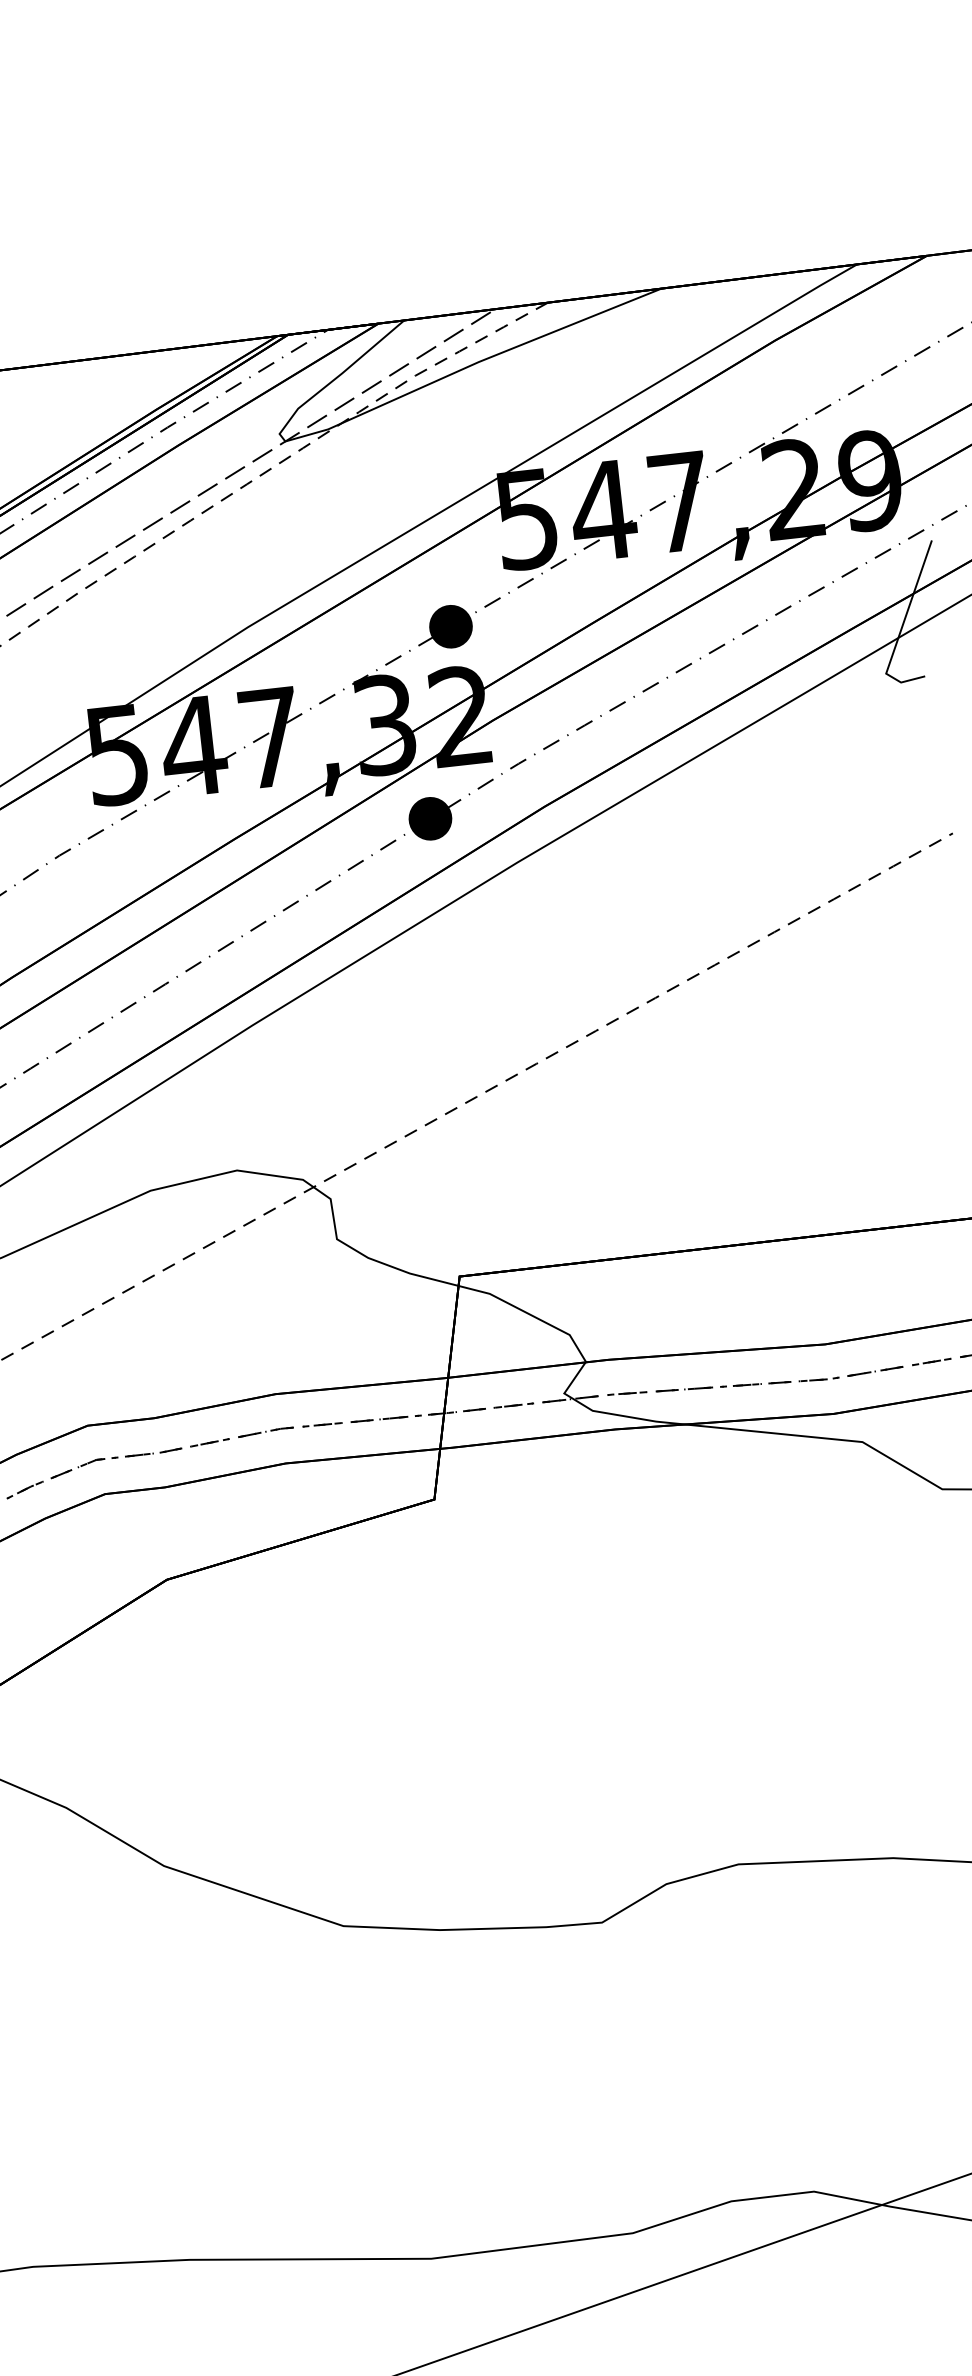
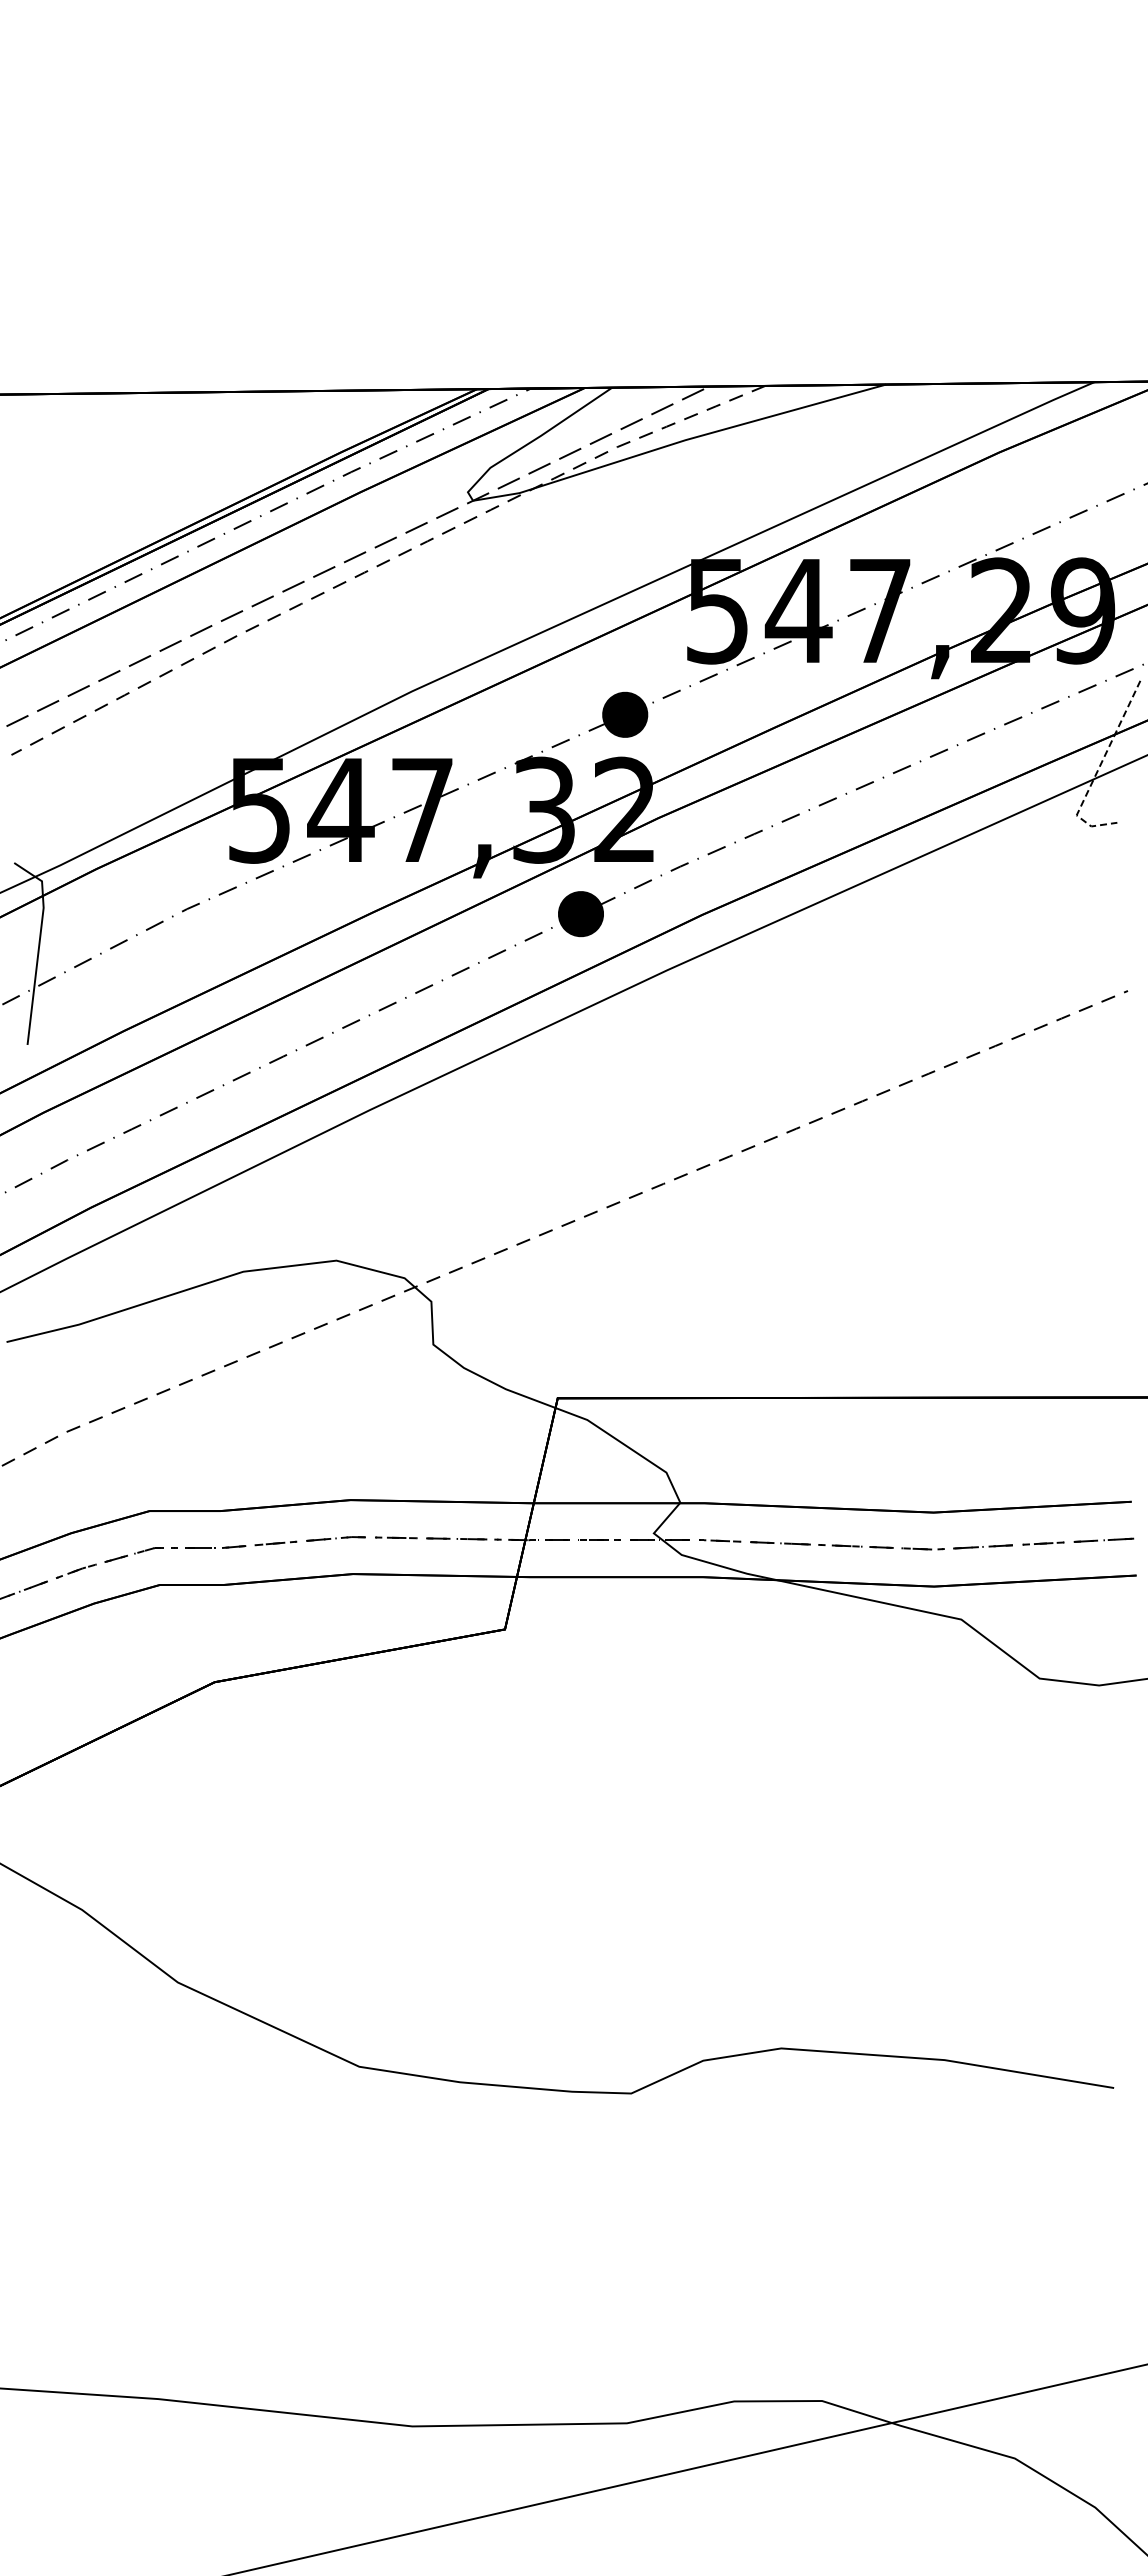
line: (901, 629) -> (1098, 770), solid -> dashed

